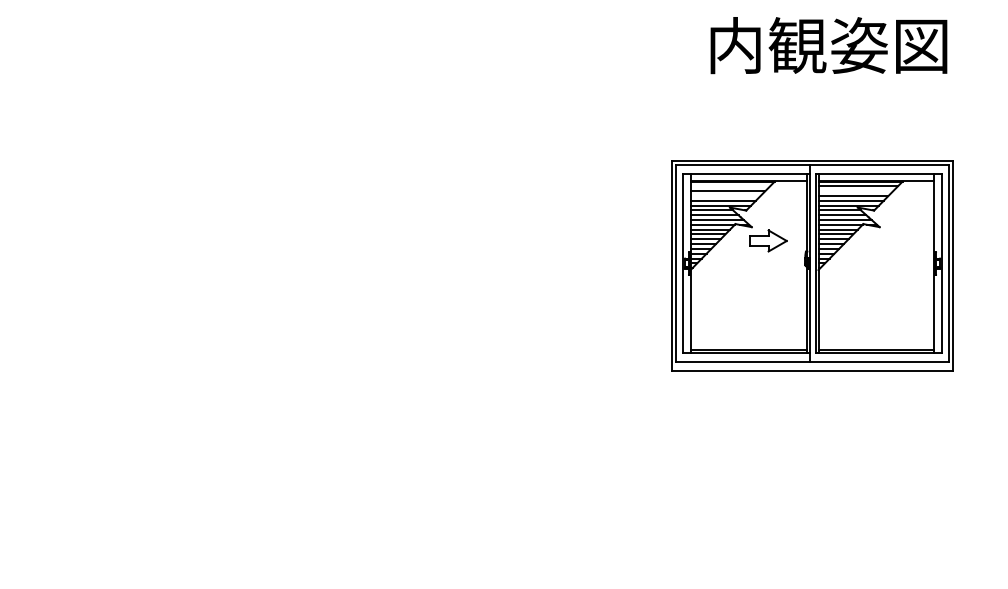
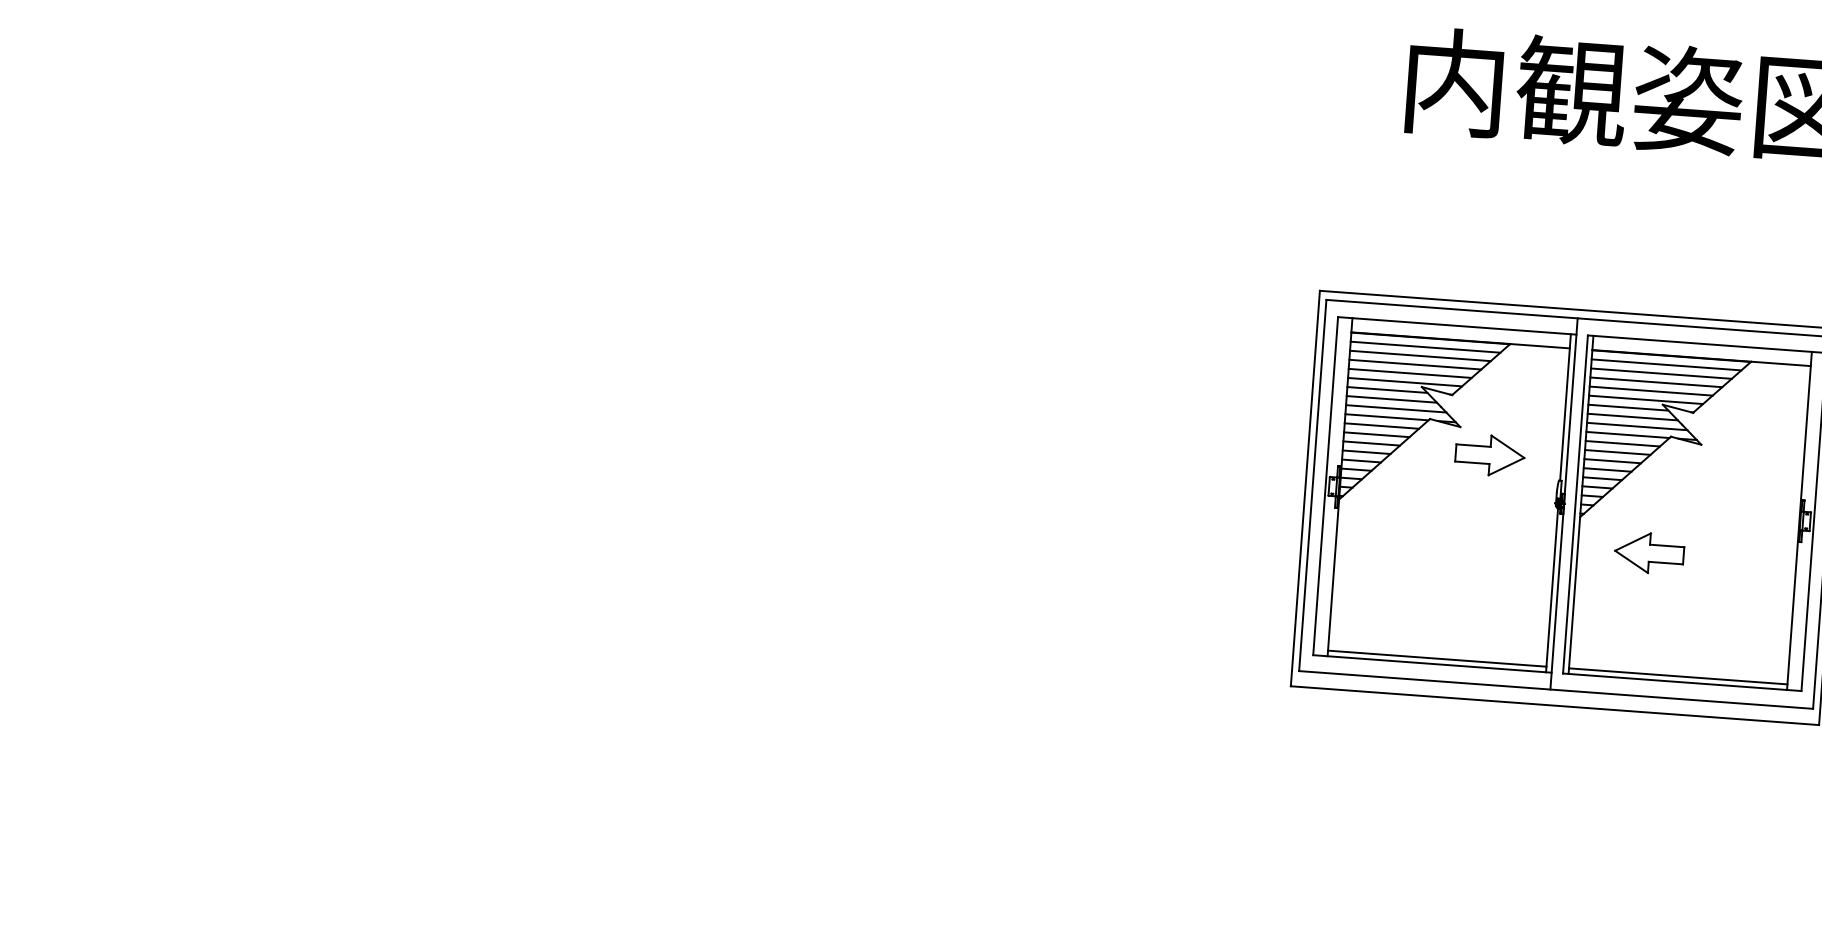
line: (730, 186) -> (1425, 347), added
line: (855, 191) -> (1660, 374), added
line: (725, 195) -> (1415, 363), added
part: (856, 285) -> (1649, 551), added

